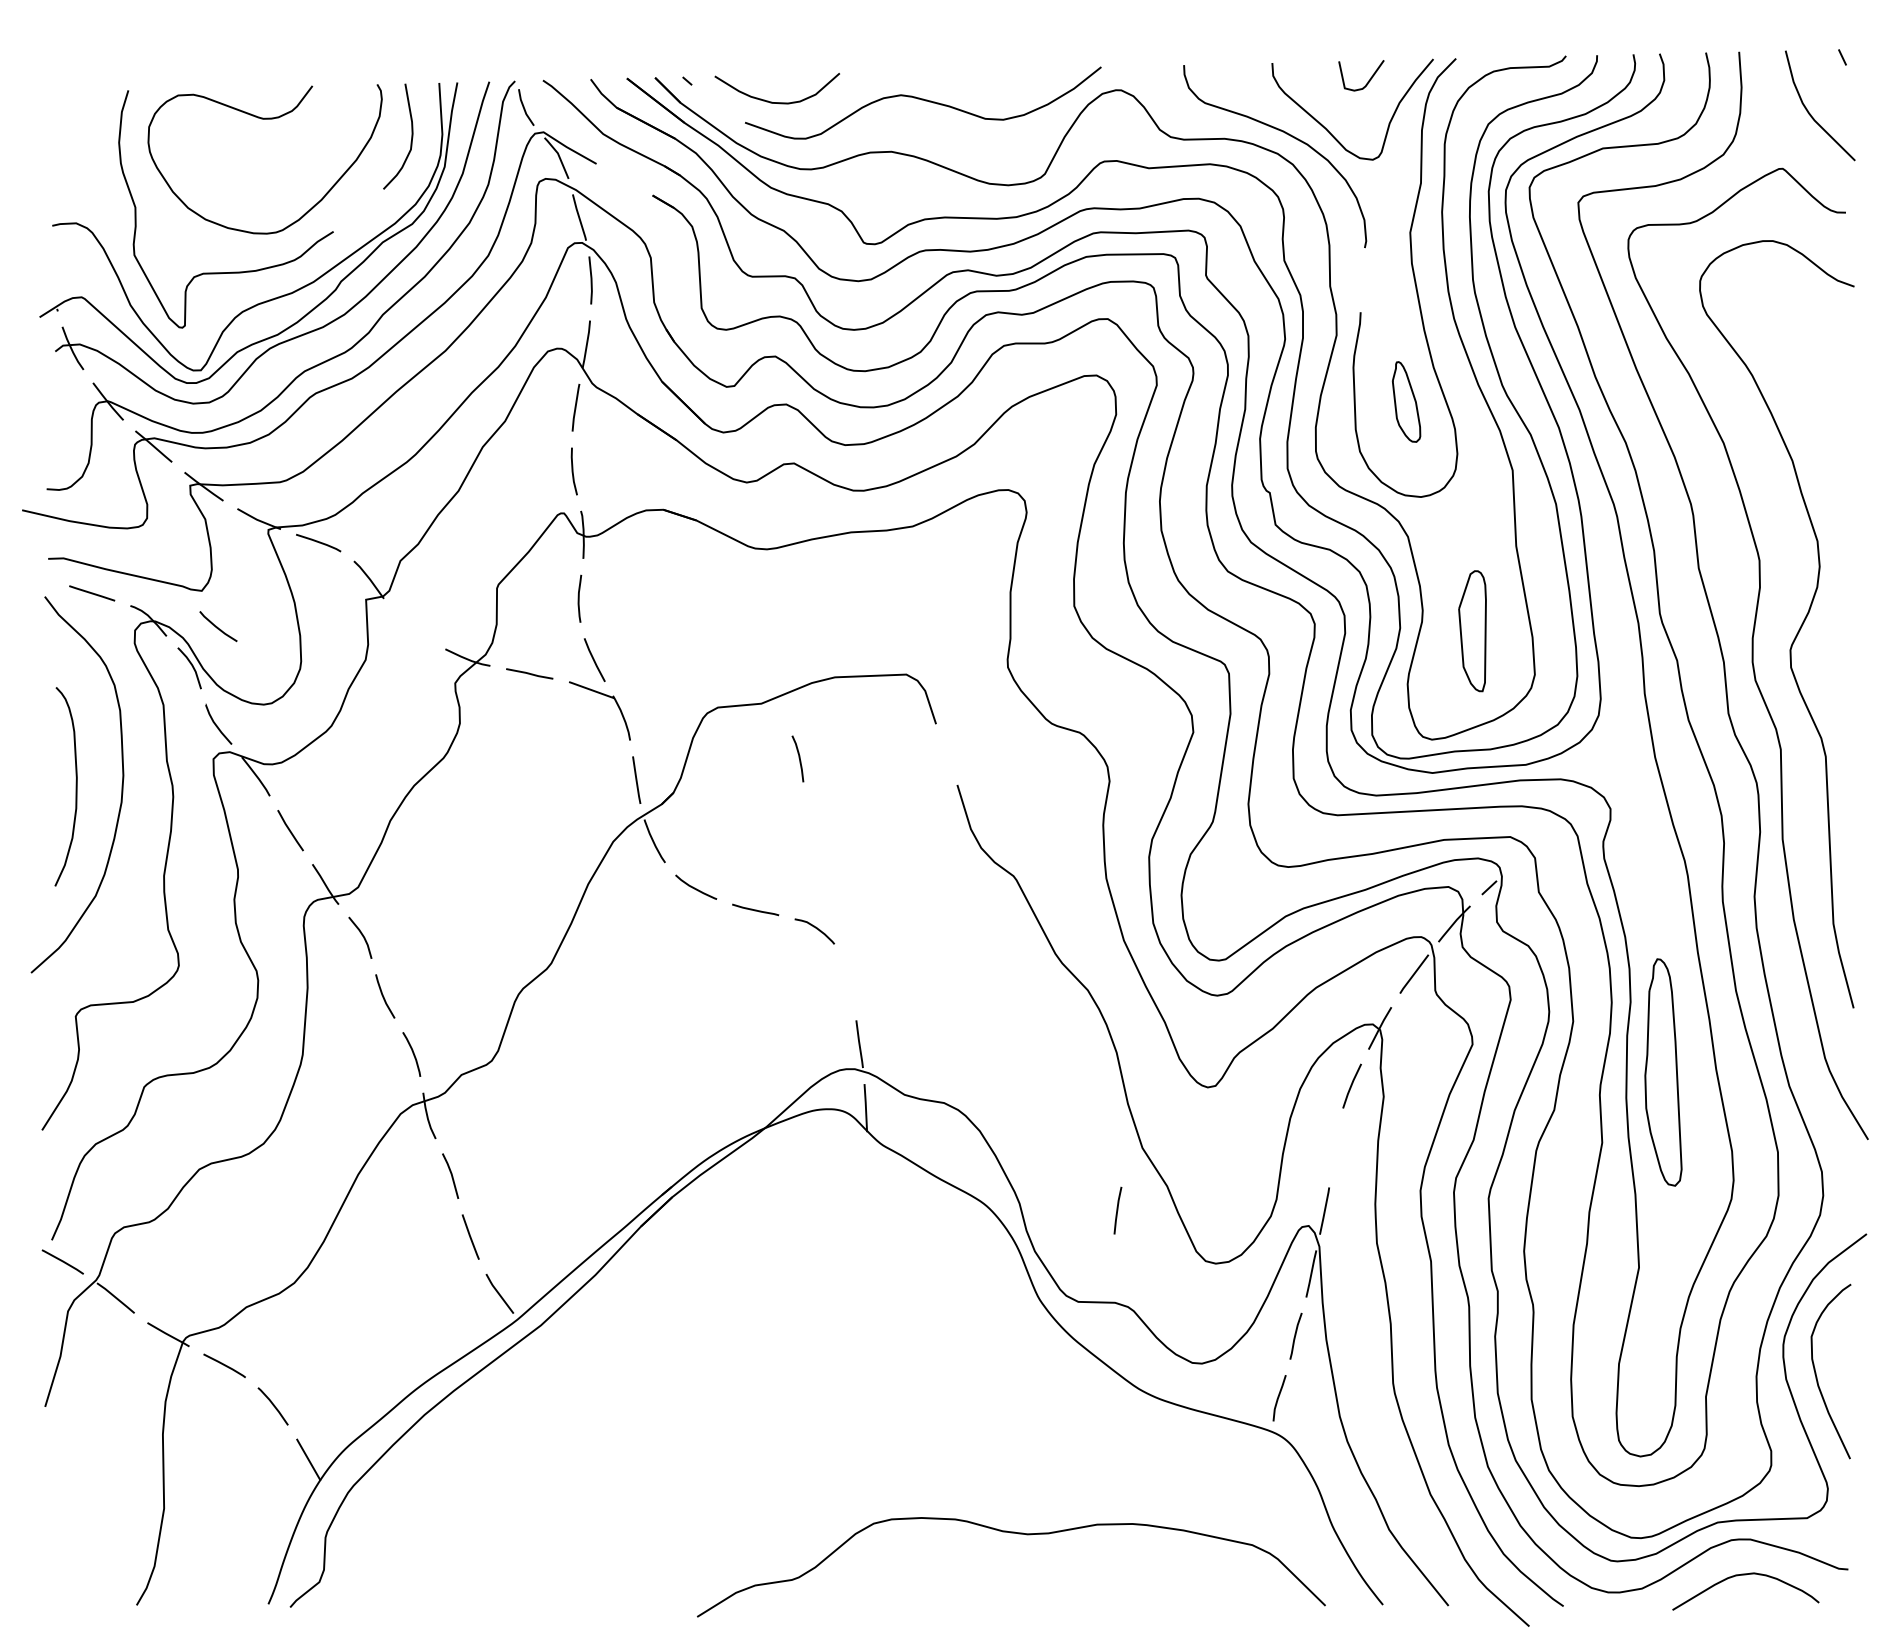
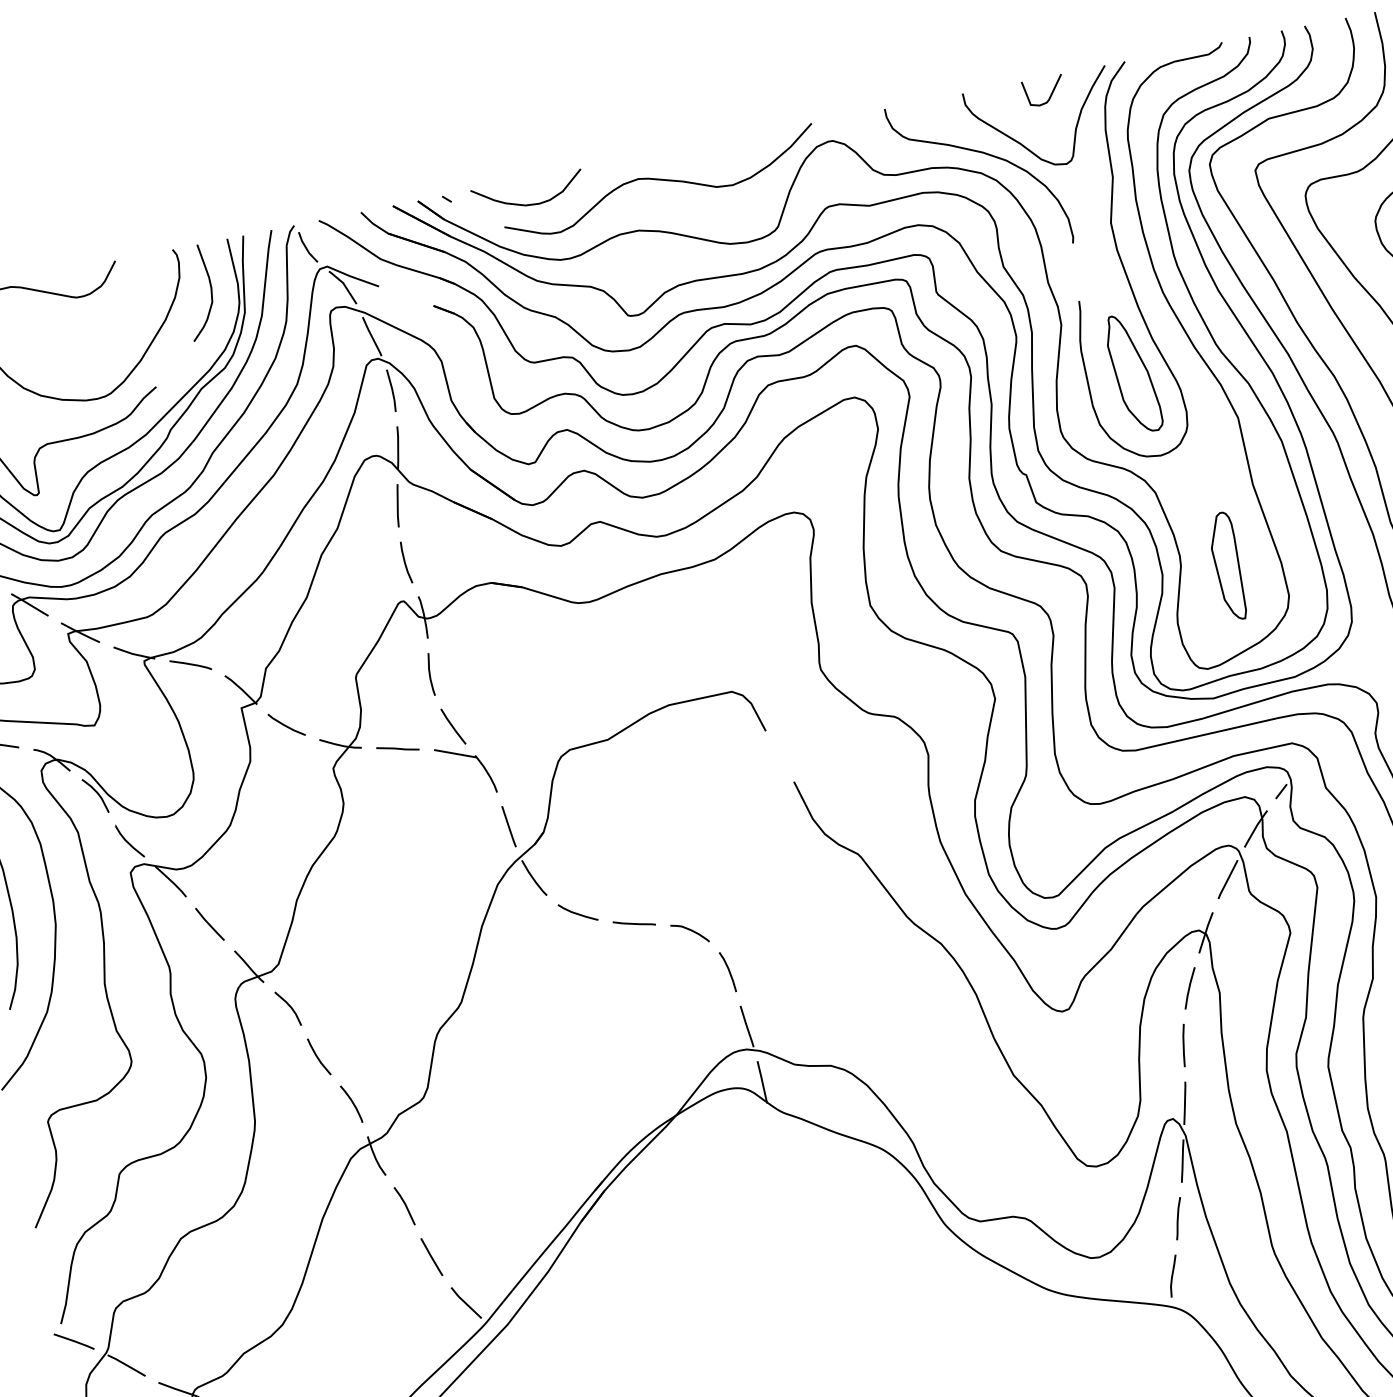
part: (1406, 401) -> (1133, 373), size x1.67
line: (217, 626) -> (285, 724), moved
line: (798, 758) -> (728, 971), moved
line: (1117, 1210) -> (1183, 1045), moved

